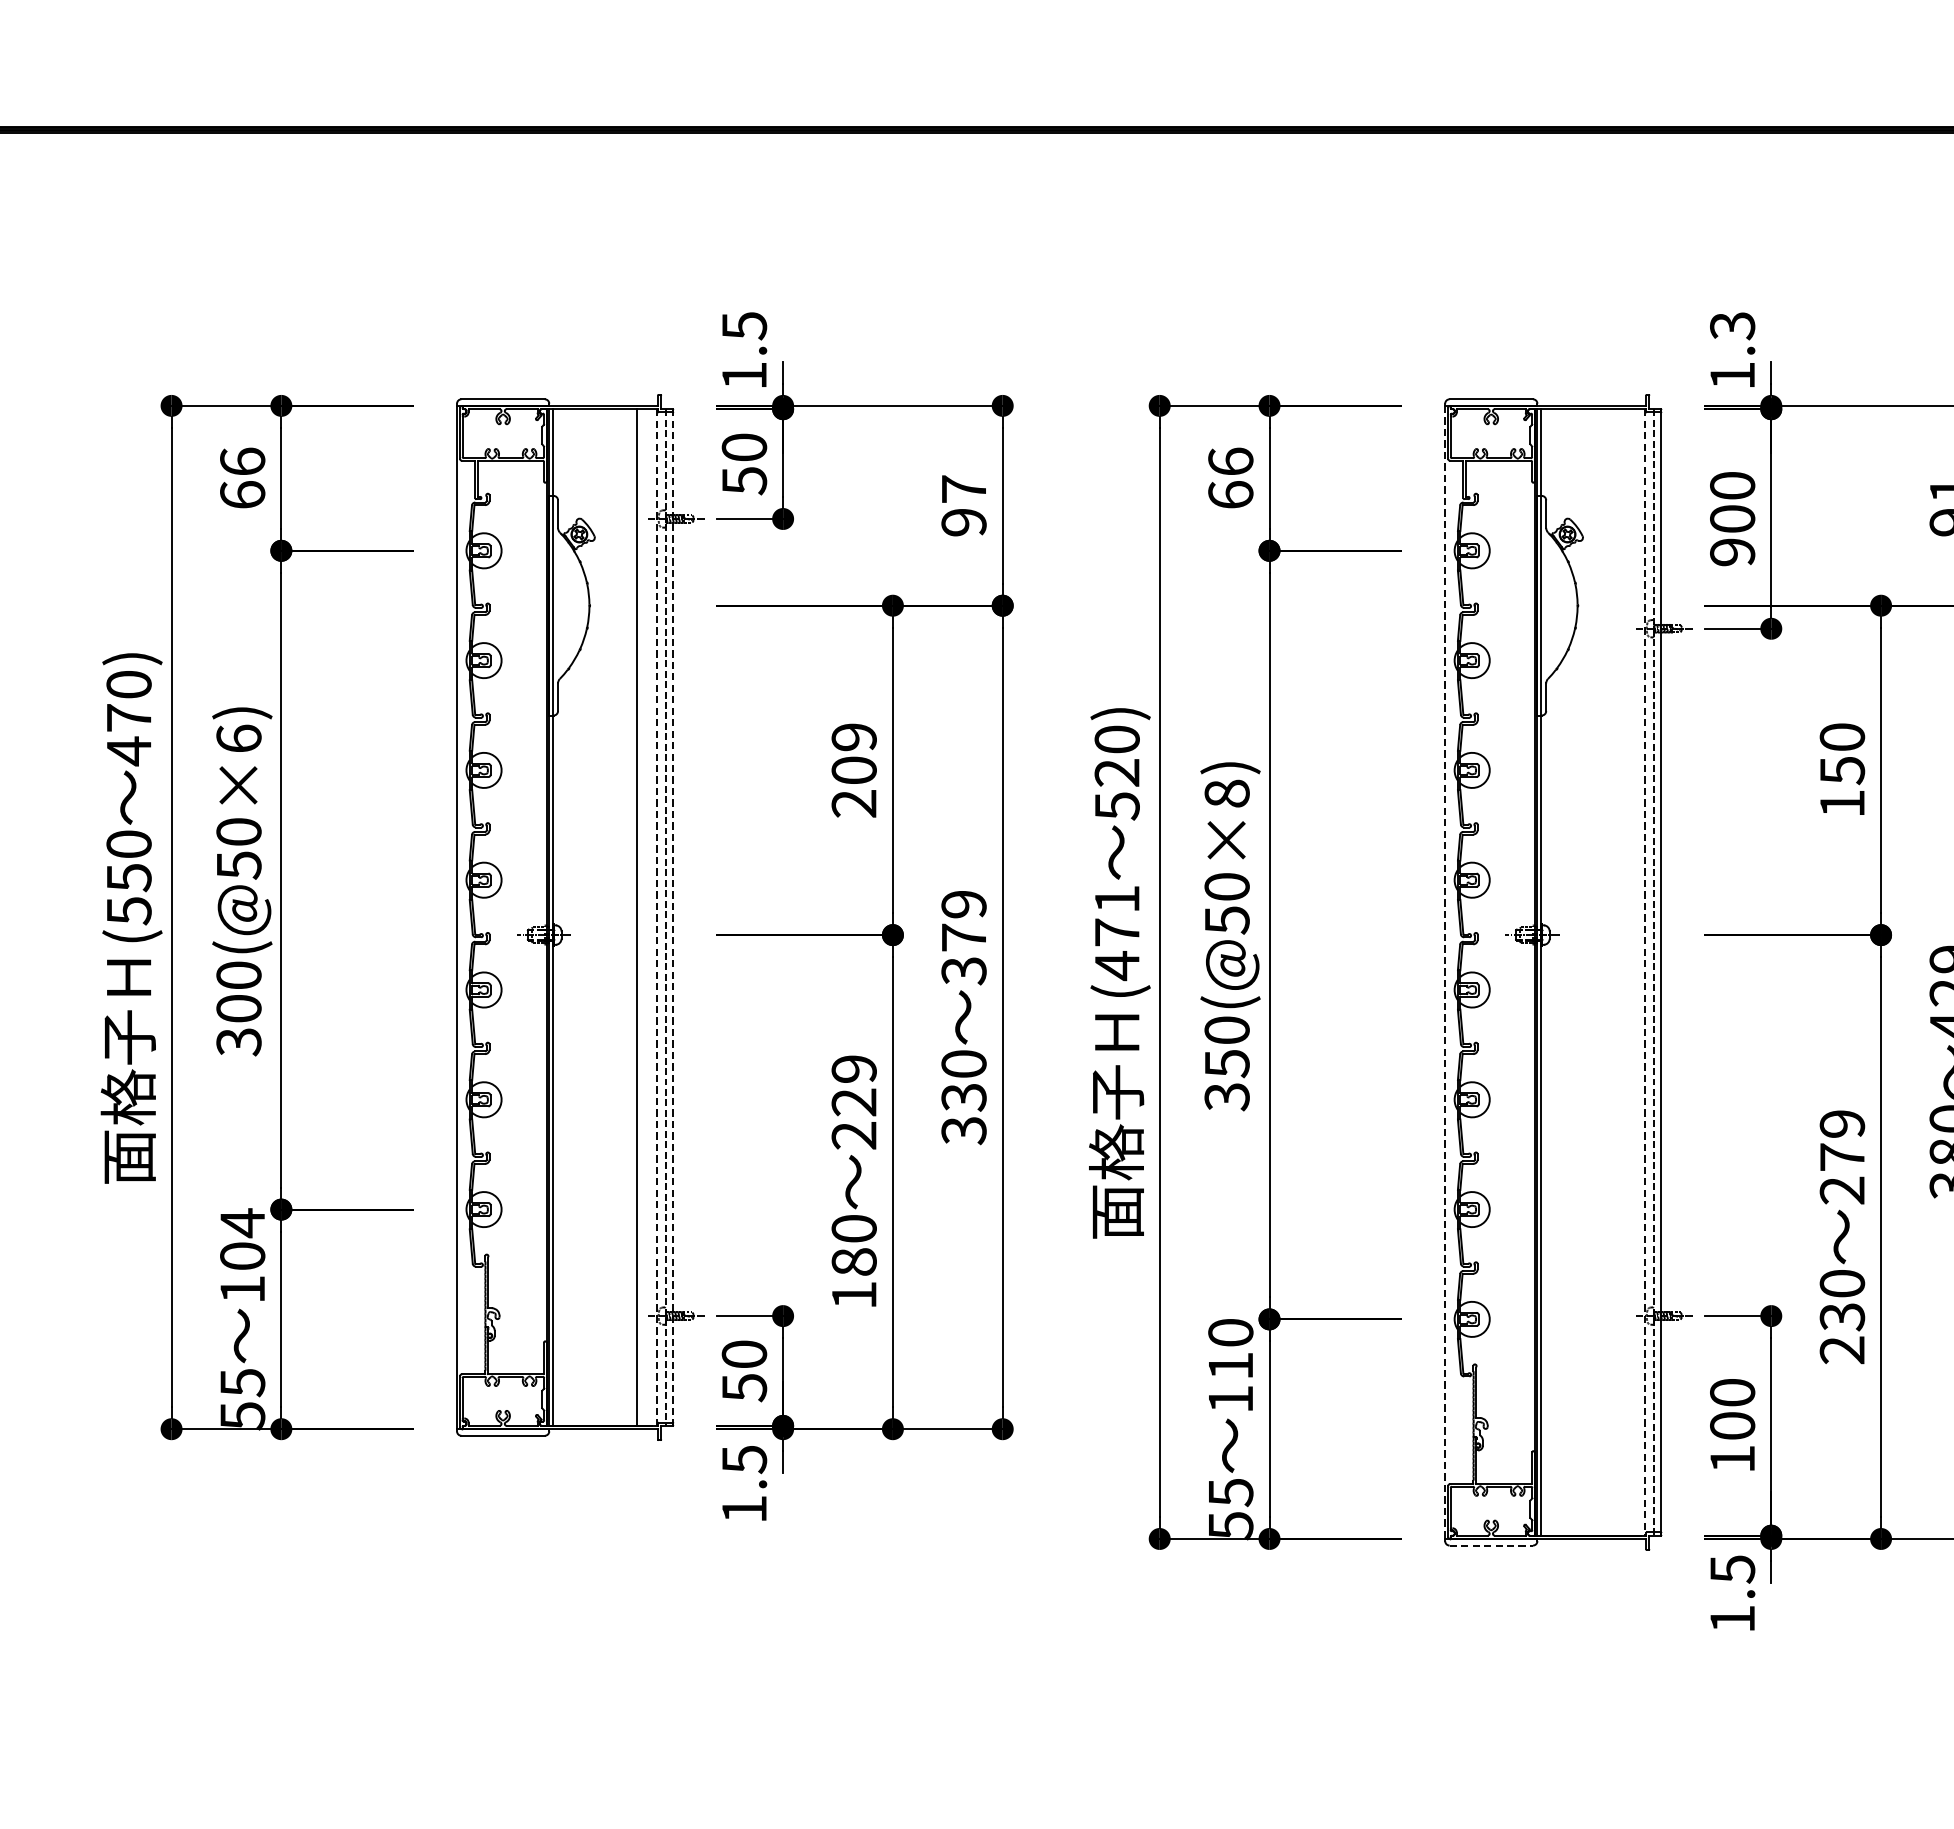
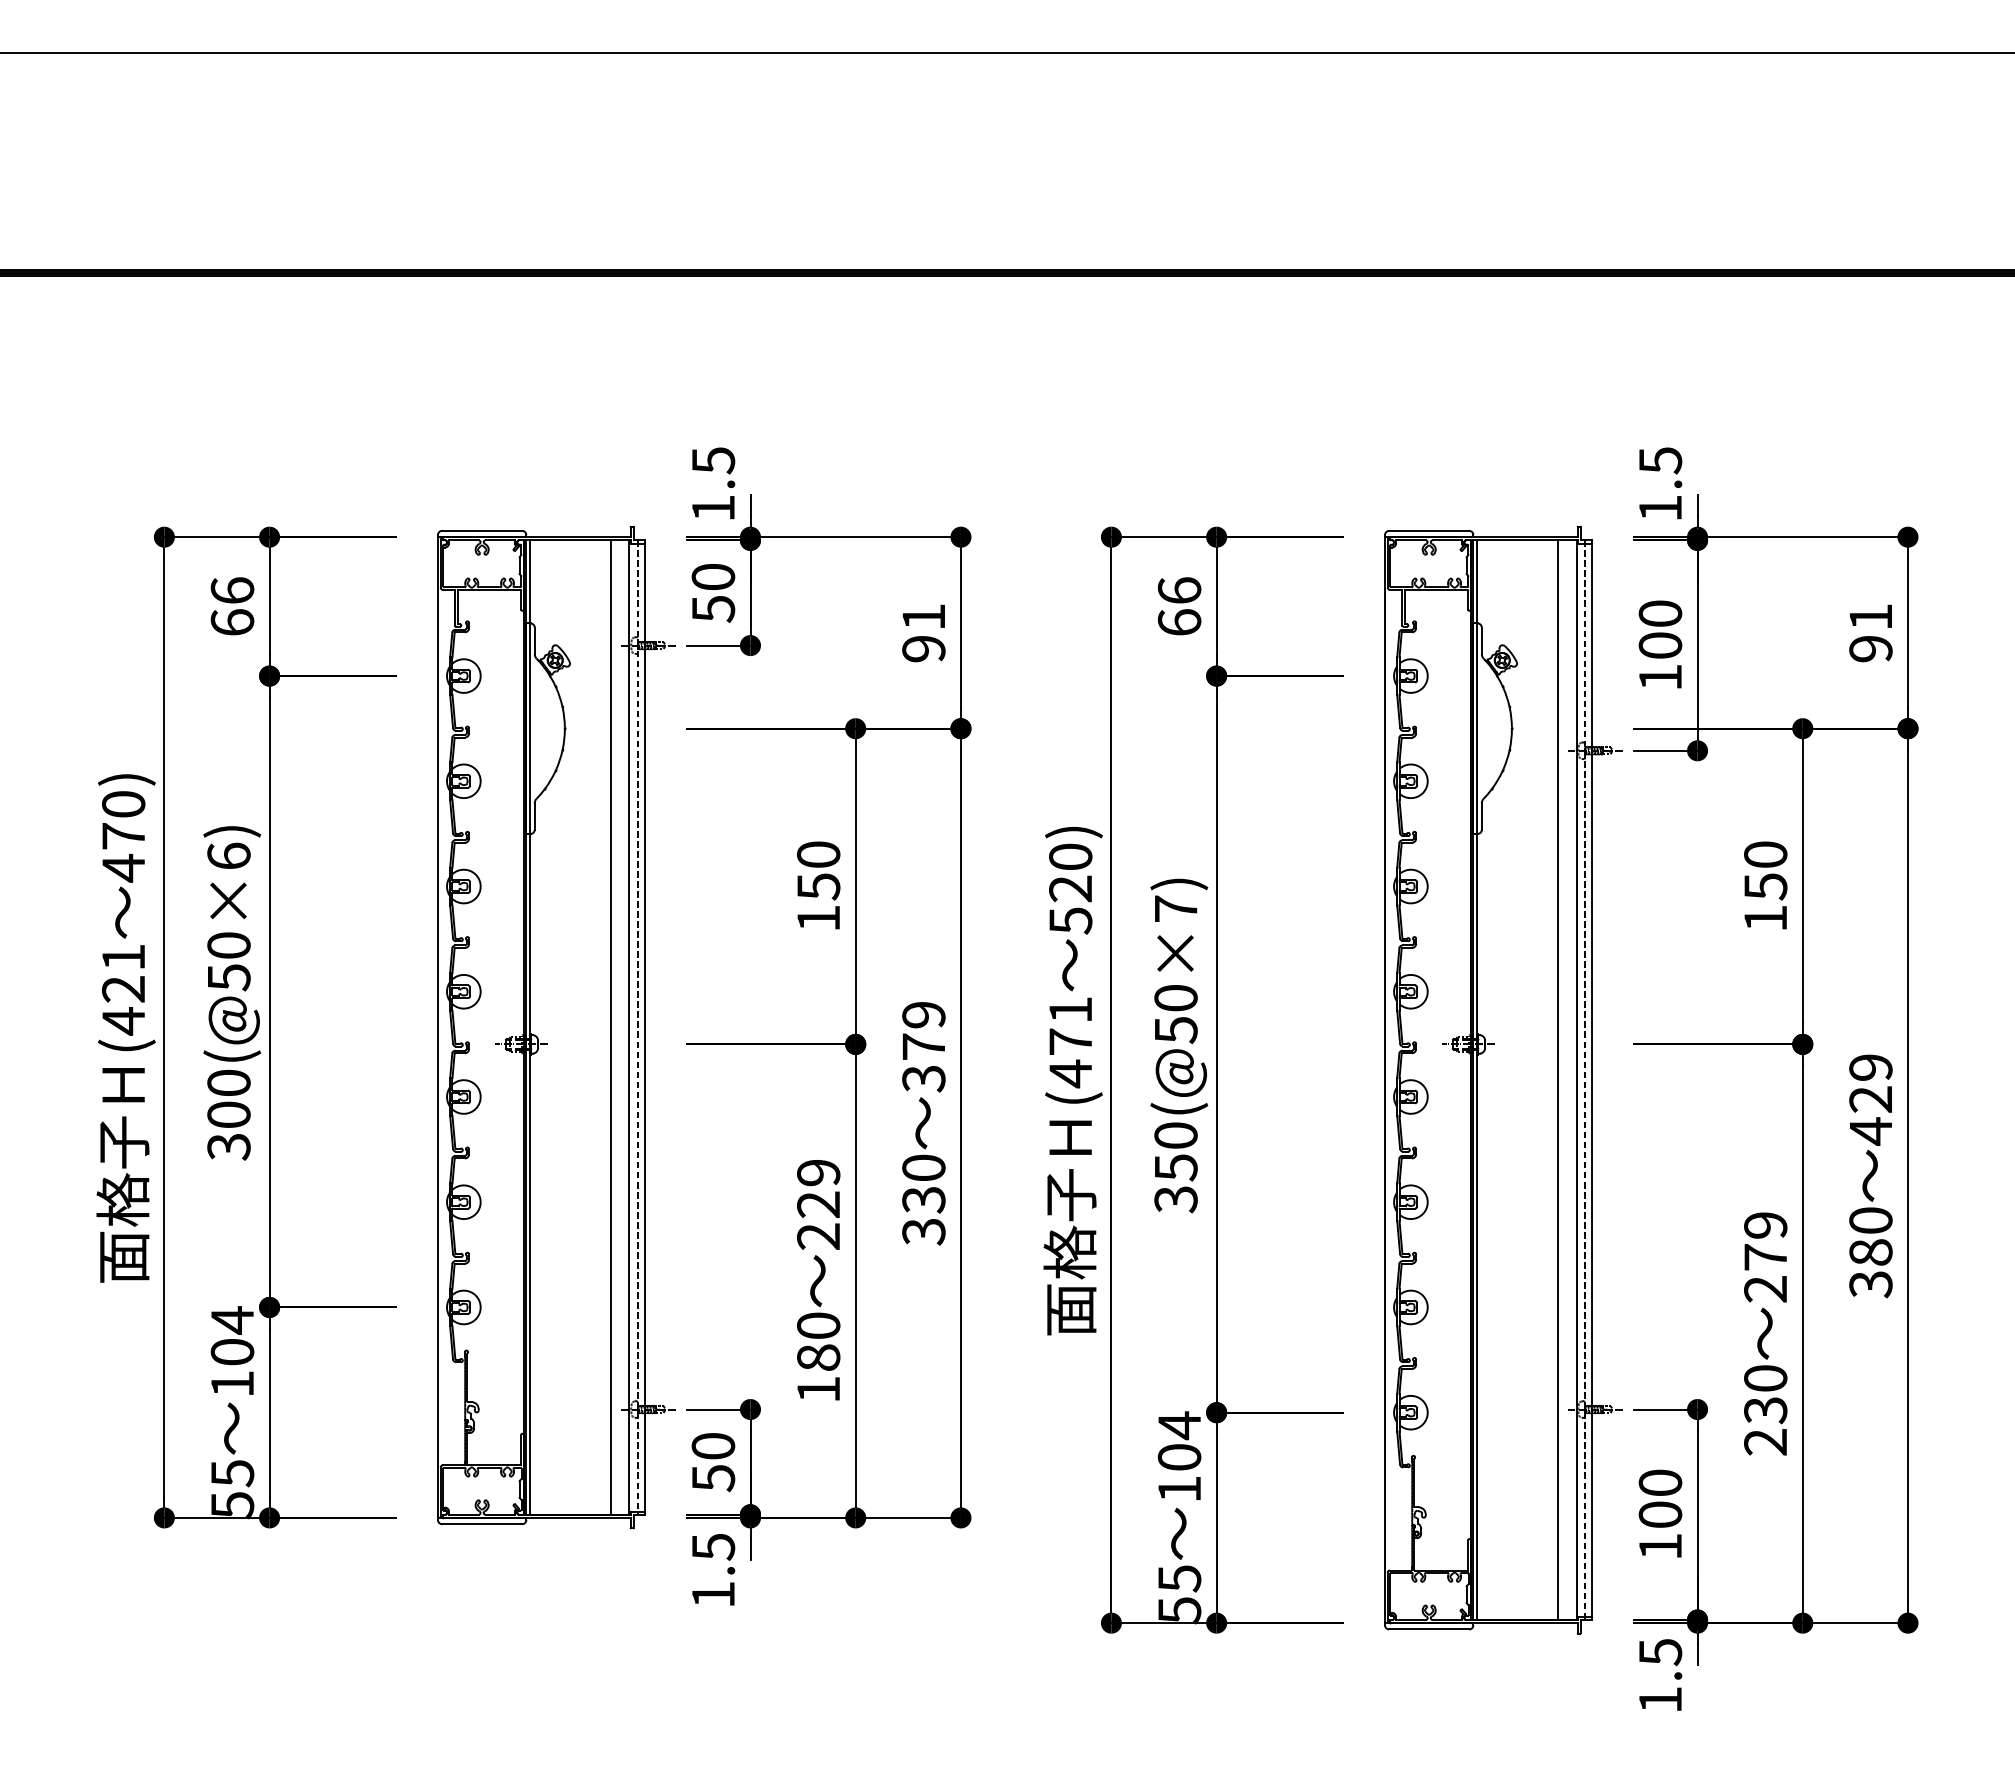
text: (1731, 325) -> (1659, 460), 1.3 -> 1.5
text: (963, 488) -> (923, 616), 97 -> 91
text: (1732, 552) -> (1660, 677), 900 -> 100
text: (854, 770) -> (818, 886), 209 -> 150
text: (1226, 793) -> (1175, 908), 350(@50×8) -> 350(@50×7)
text: (128, 877) -> (123, 989), (550 -> (421
line: (656, 918) -> (629, 1028), dashed -> solid
line: (673, 918) -> (645, 1028), dashed -> solid
line: (1625, 971) -> (1557, 1079), added
line: (1445, 972) -> (1385, 1080), dashed -> solid
line: (1644, 972) -> (1576, 1080), dashed -> solid
text: (1230, 1348) -> (1179, 1440), 110 -> 104
line: (1491, 1545) -> (1429, 1629), dashed -> solid

